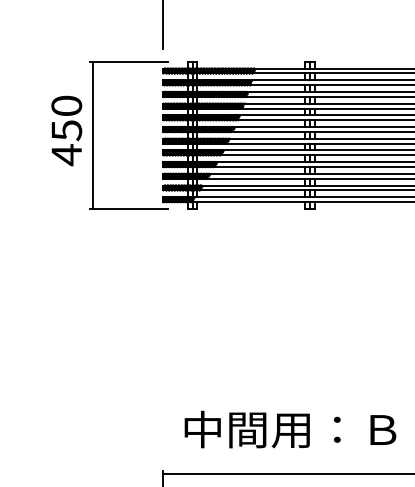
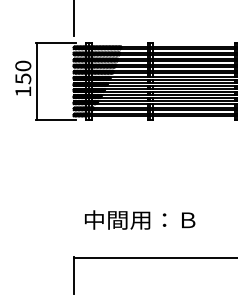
text: (67, 154) -> (23, 91), 450 -> 150
text: (291, 428) -> (140, 219), moved

